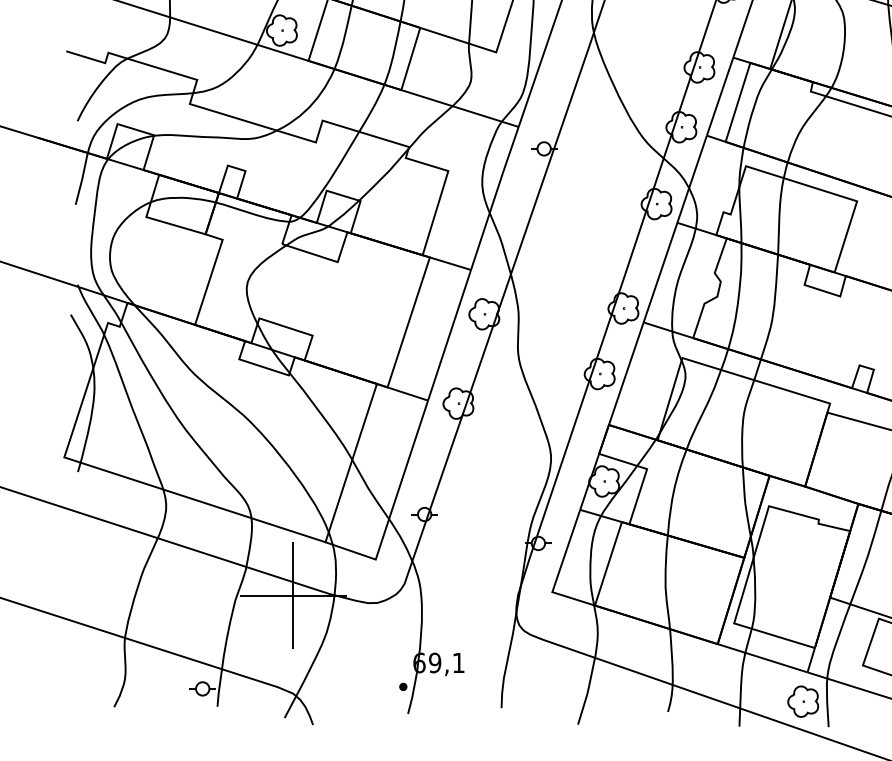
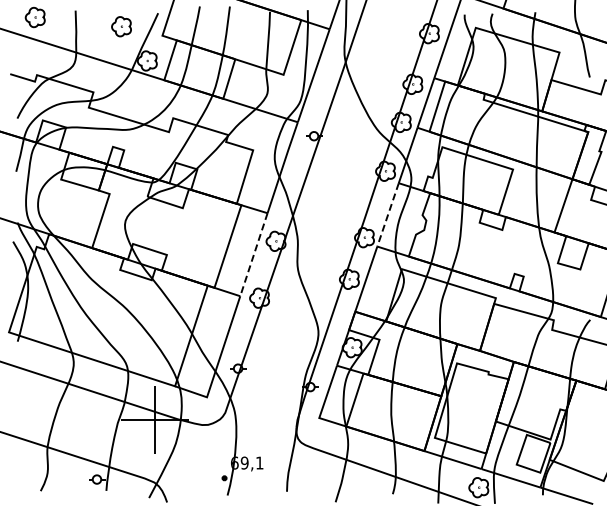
line: (659, 273) -> (387, 215), solid -> dashed
line: (448, 334) -> (253, 254), solid -> dashed

